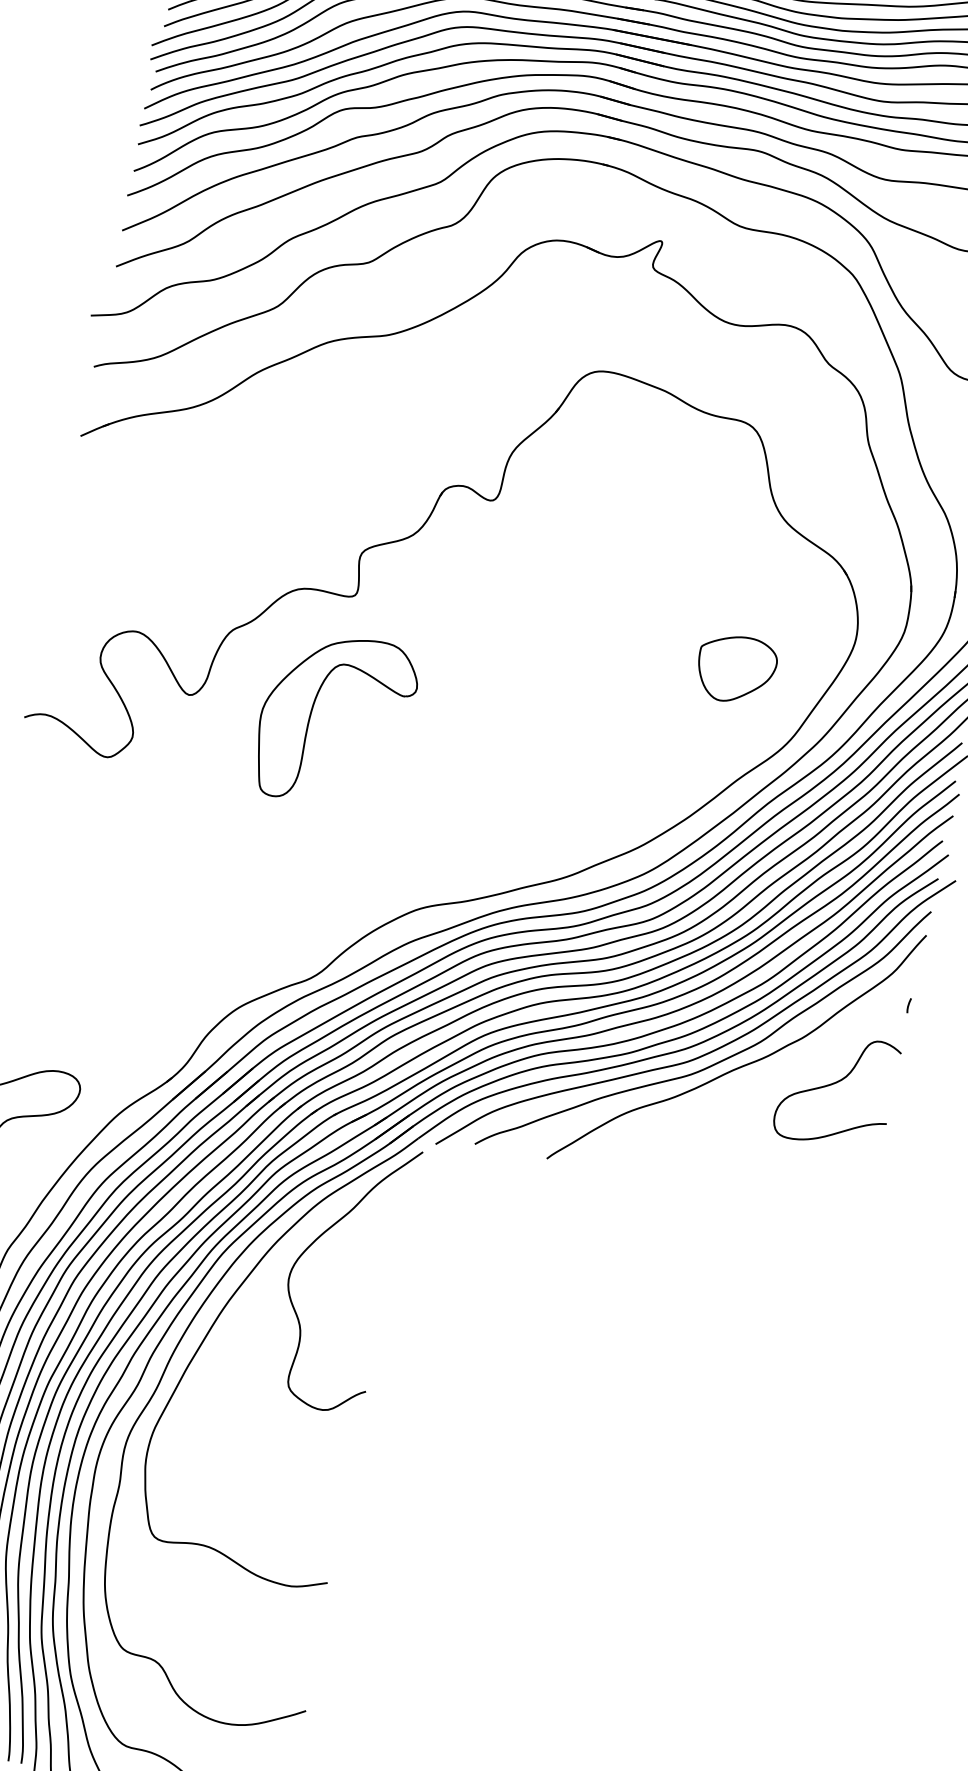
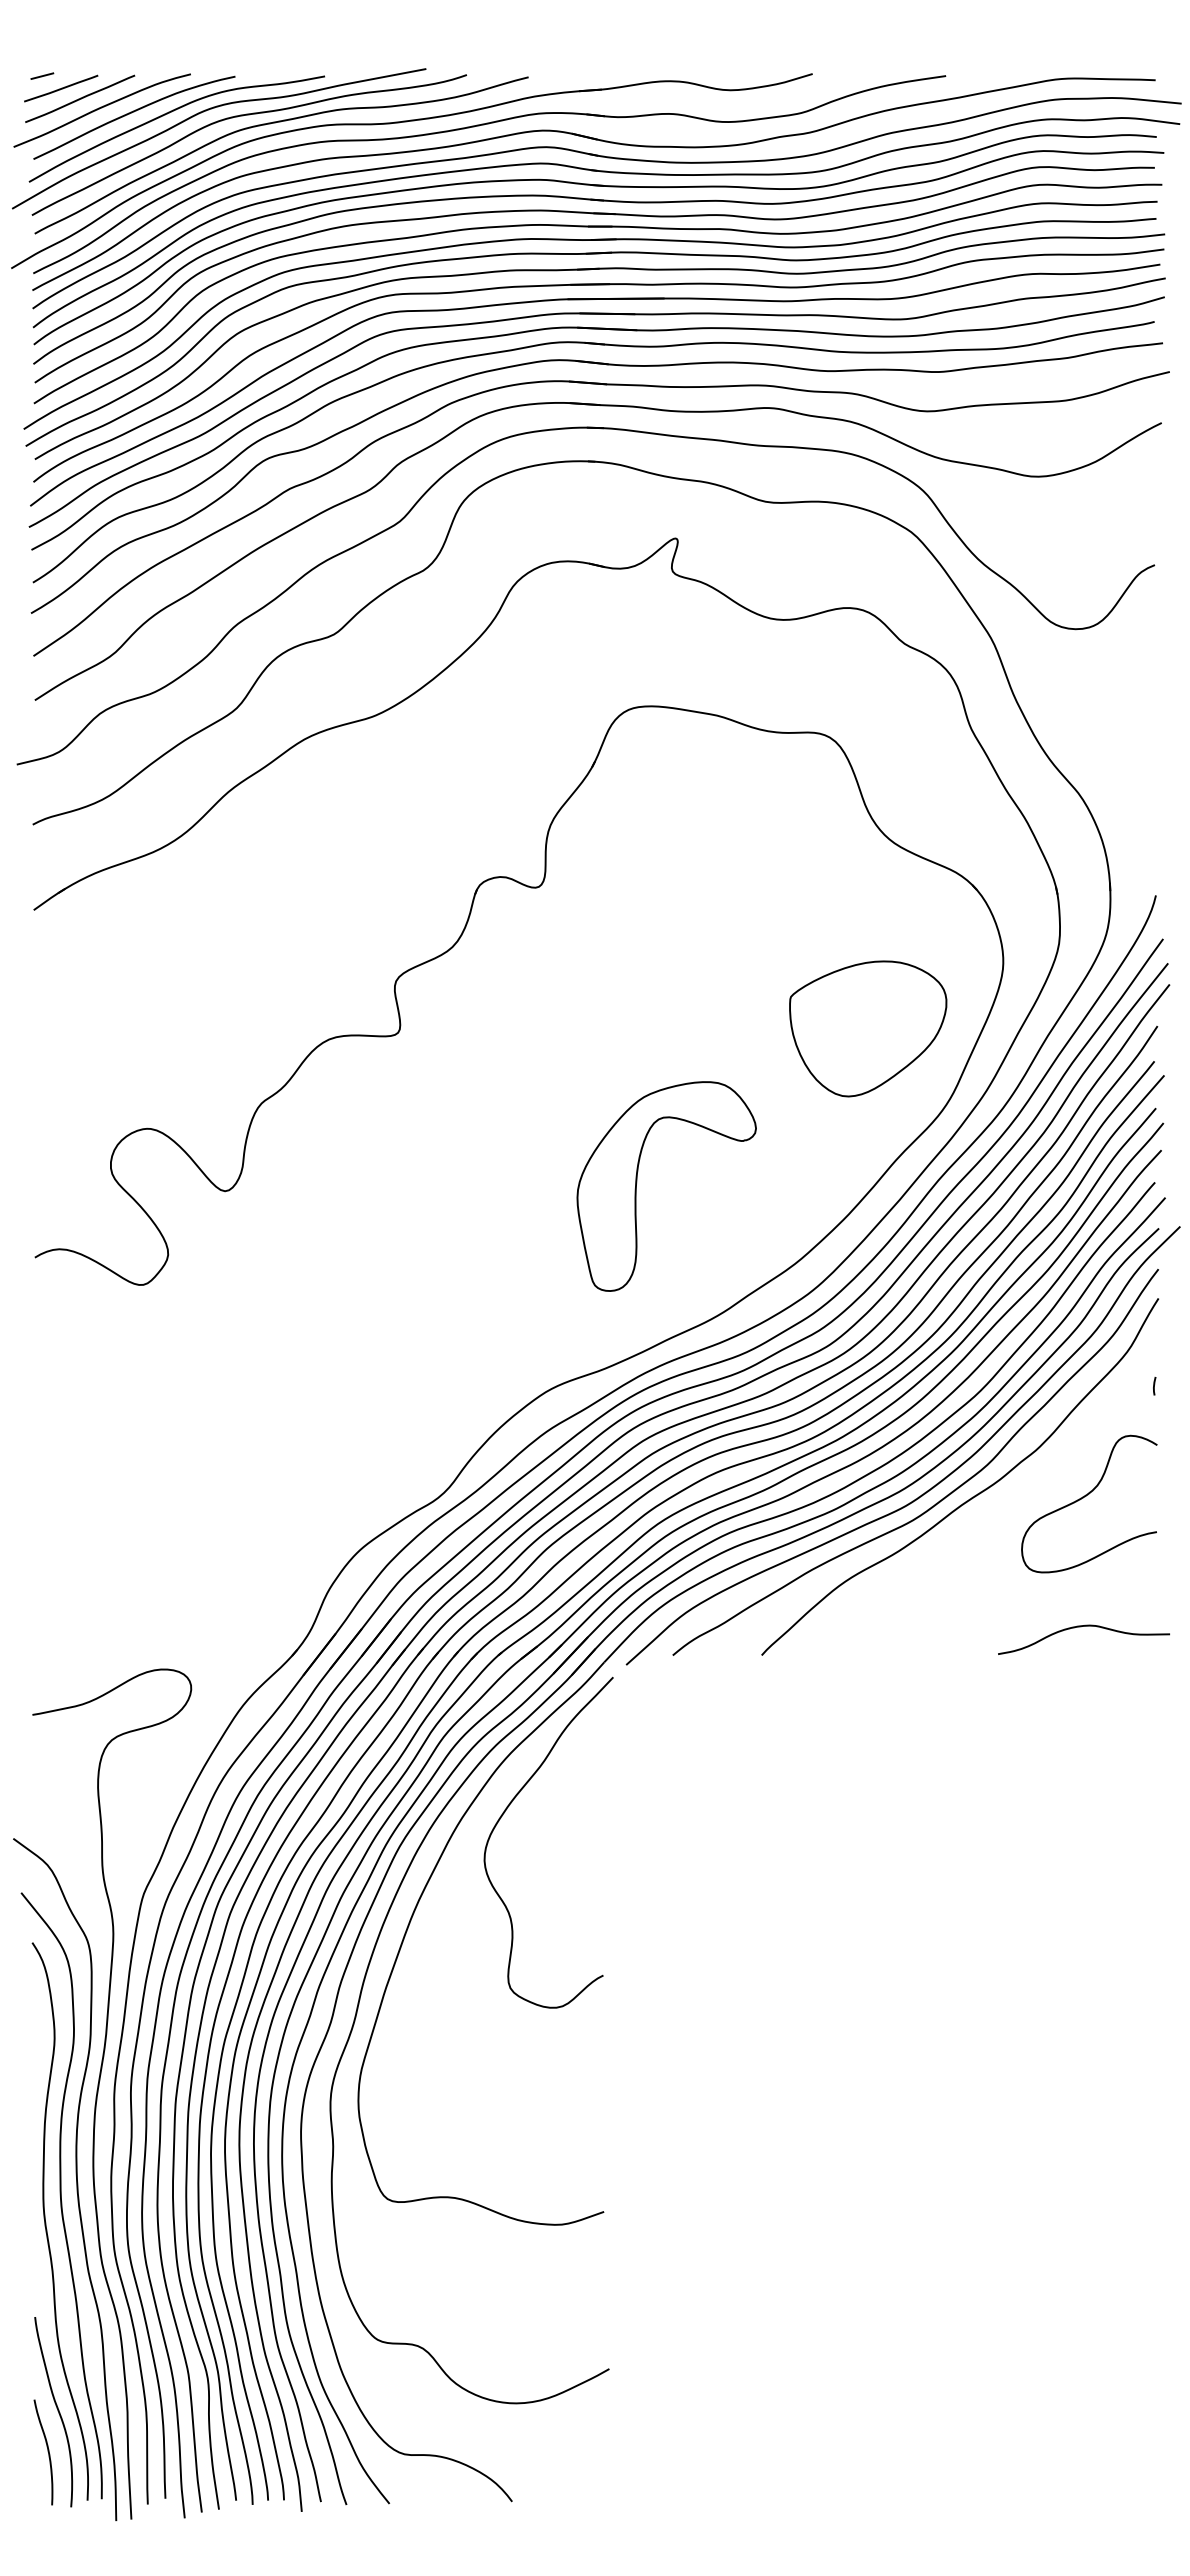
part: (736, 669) -> (868, 1028), size x1.67
part: (312, 712) -> (637, 1182), moved
curve: (810, 1188) -> (1081, 1627), added

